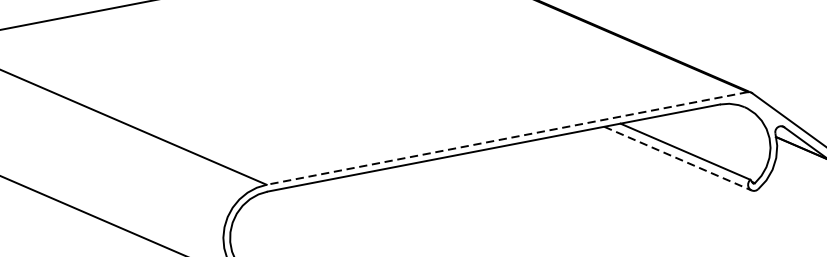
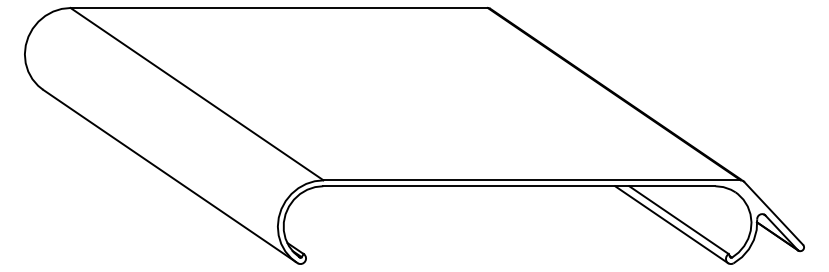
line: (507, 138) -> (532, 180), dashed -> solid
line: (678, 158) -> (672, 224), dashed -> solid

